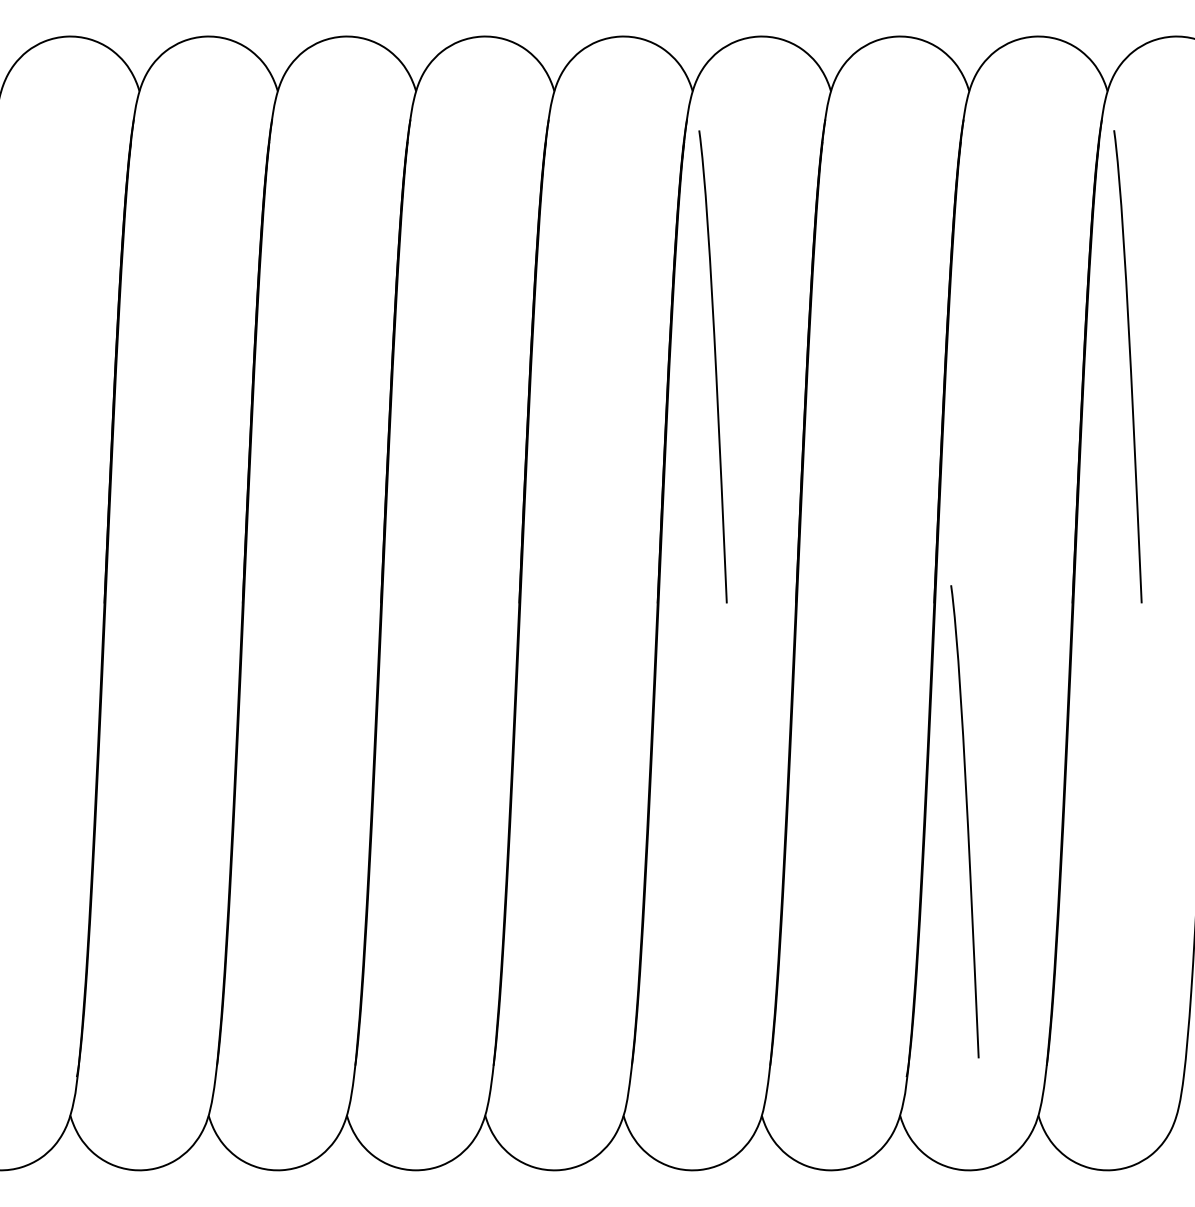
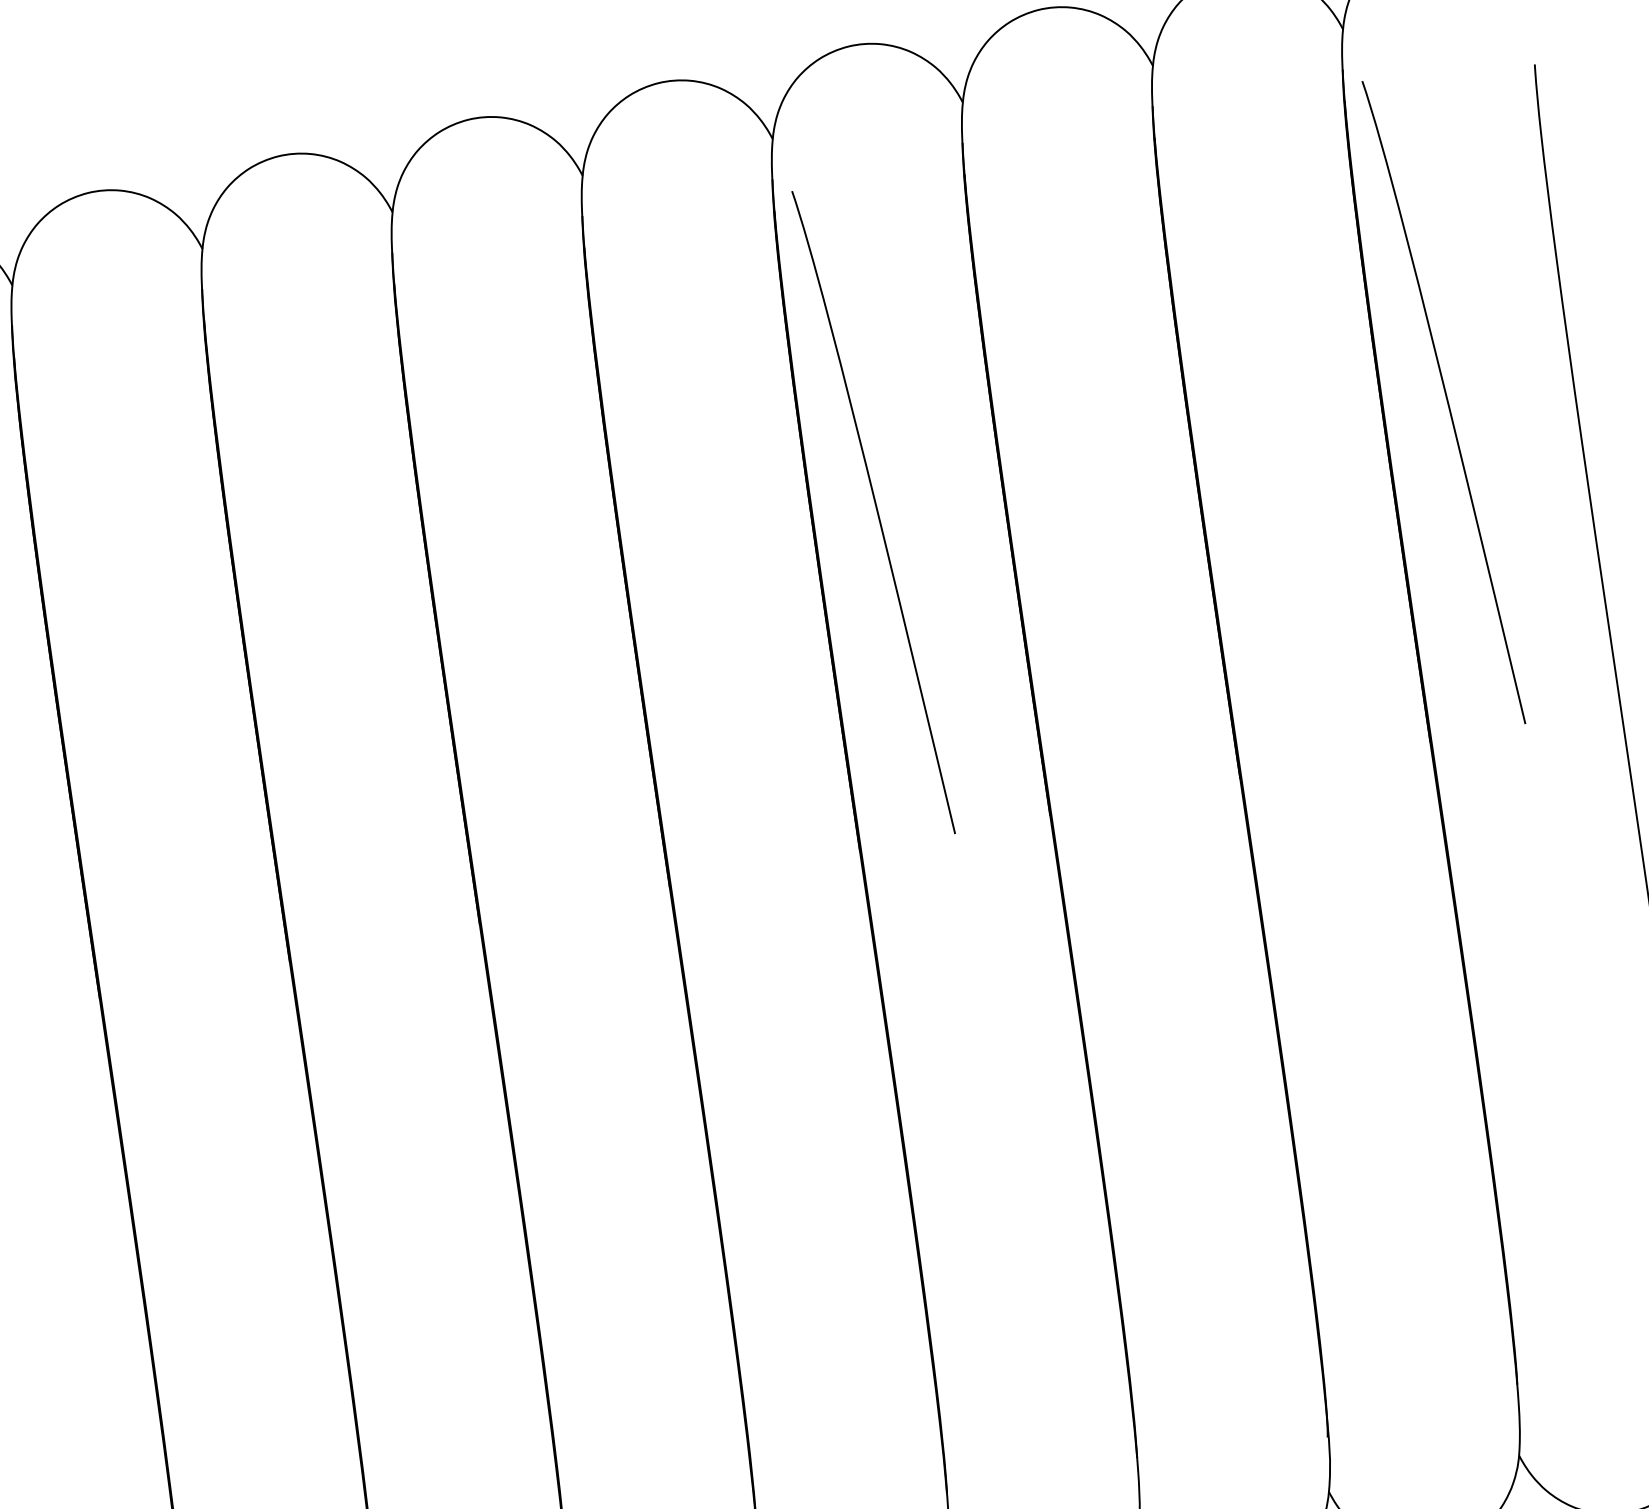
curve: (966, 821) -> (1342, 1070), removed

